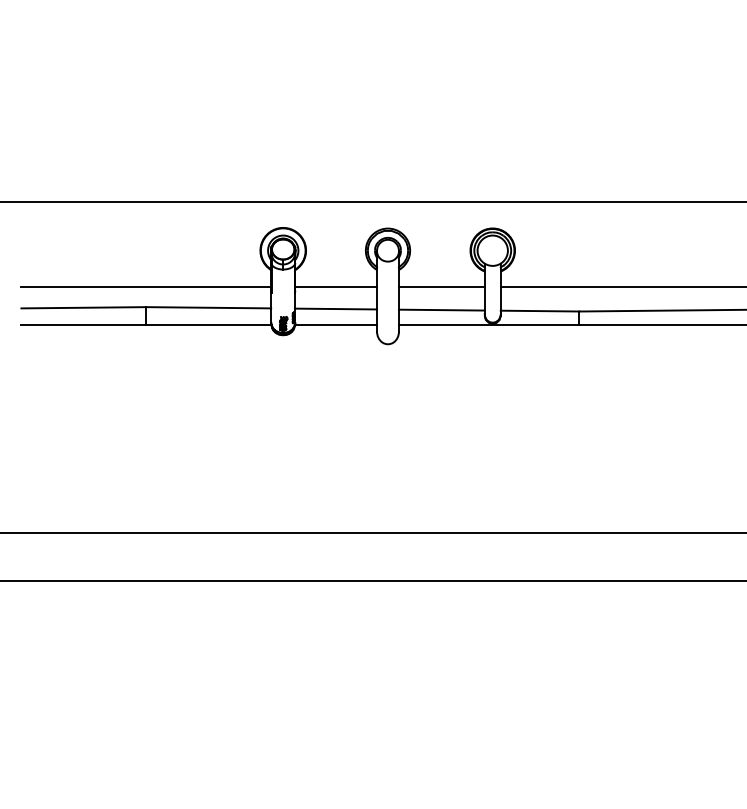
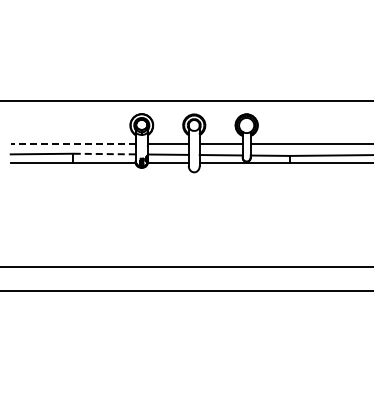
line: (146, 286) -> (73, 143), solid -> dashed
line: (208, 308) -> (104, 154), solid -> dashed

